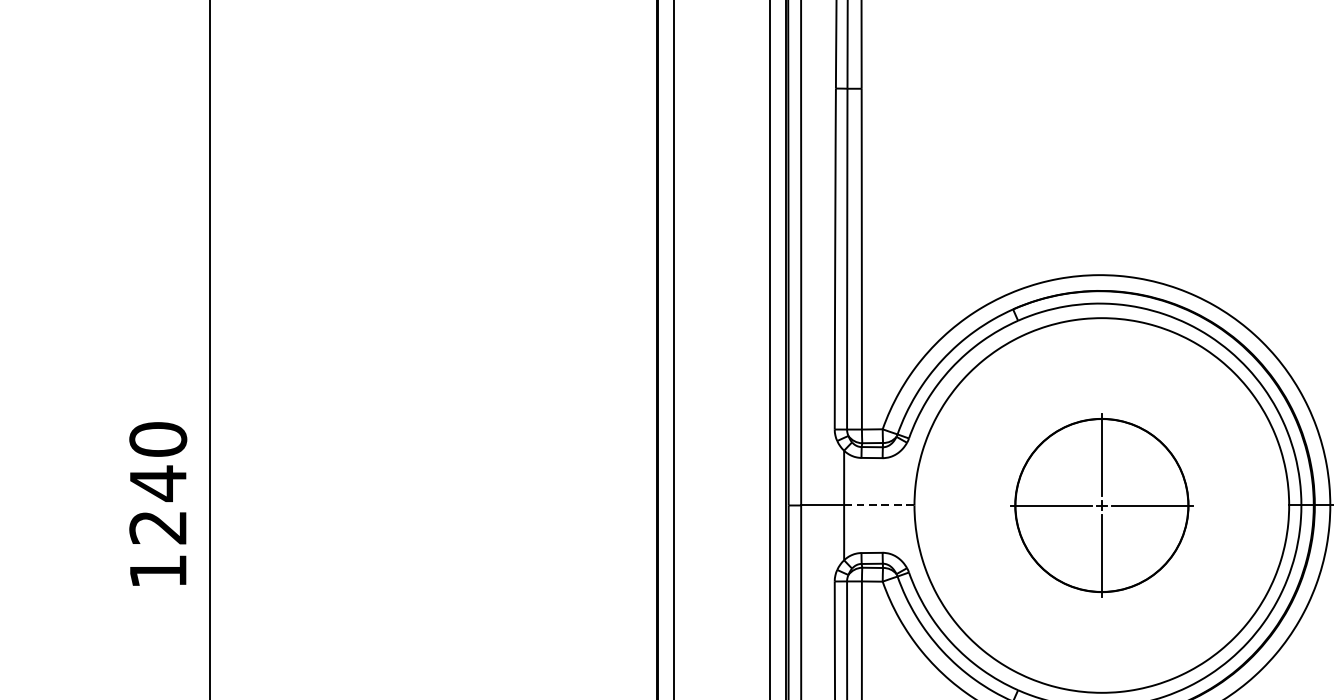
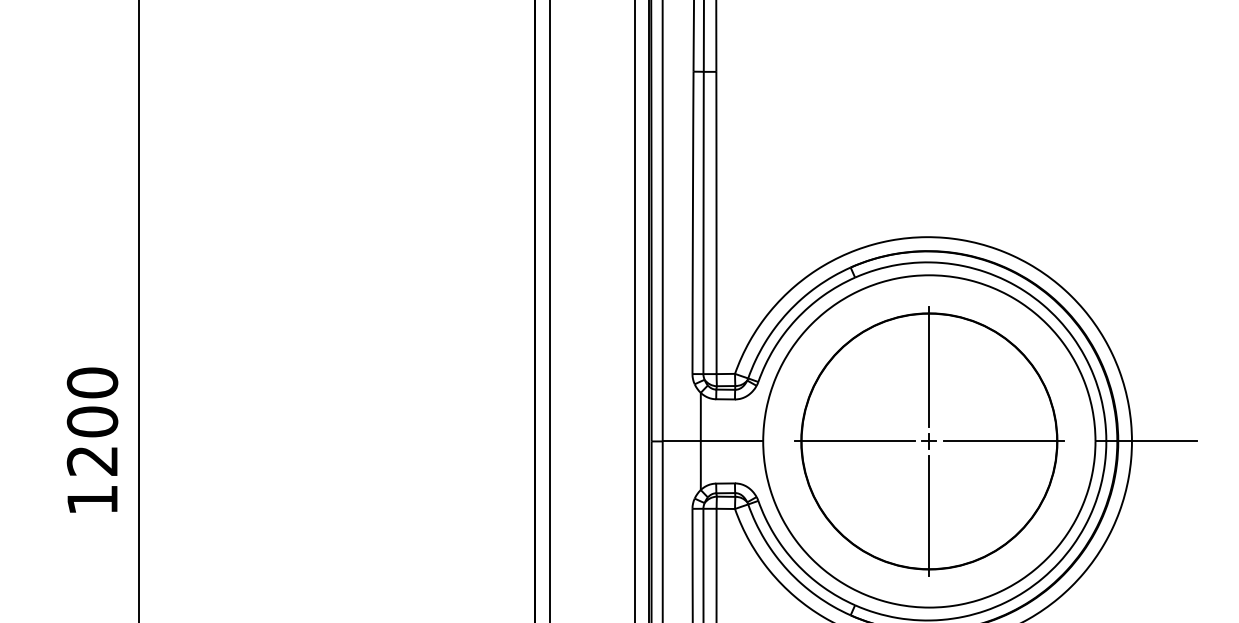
text: (158, 483) -> (92, 421), 1240 -> 1200
line: (879, 505) -> (732, 441), dashed -> solid
part: (1101, 505) -> (929, 441), size x1.67

